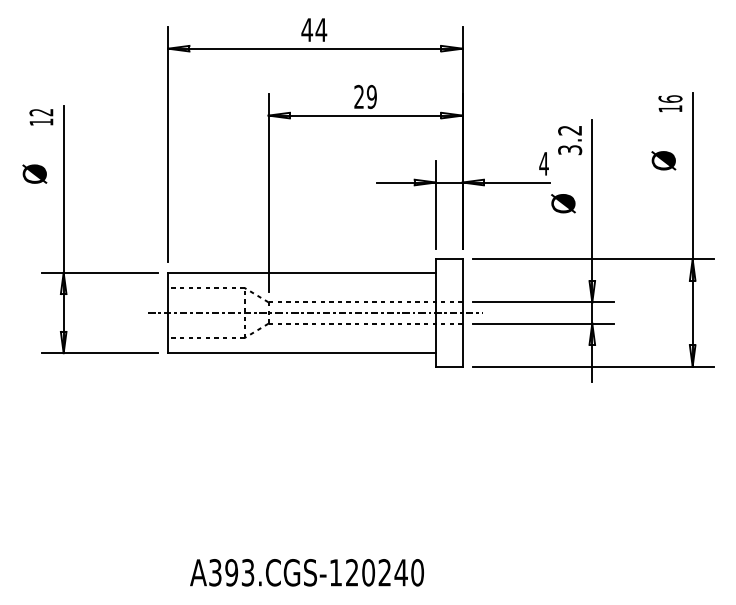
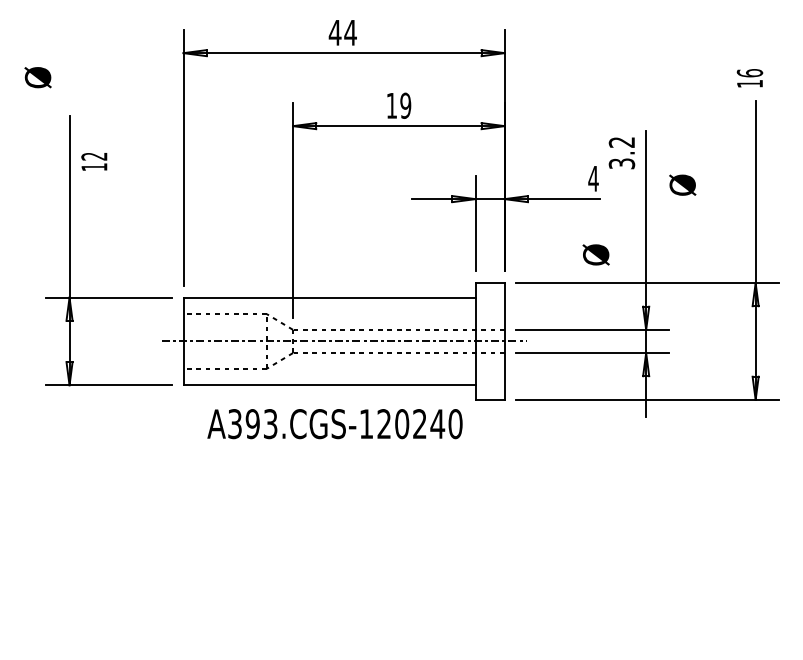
text: (358, 96) -> (391, 105), 29 -> 19
text: (670, 103) -> (750, 78), moved
text: (41, 117) -> (94, 162), moved
text: (663, 160) -> (682, 184), moved
text: (34, 173) -> (37, 76), moved
text: (563, 203) -> (596, 254), moved
text: (306, 572) -> (334, 423), moved

